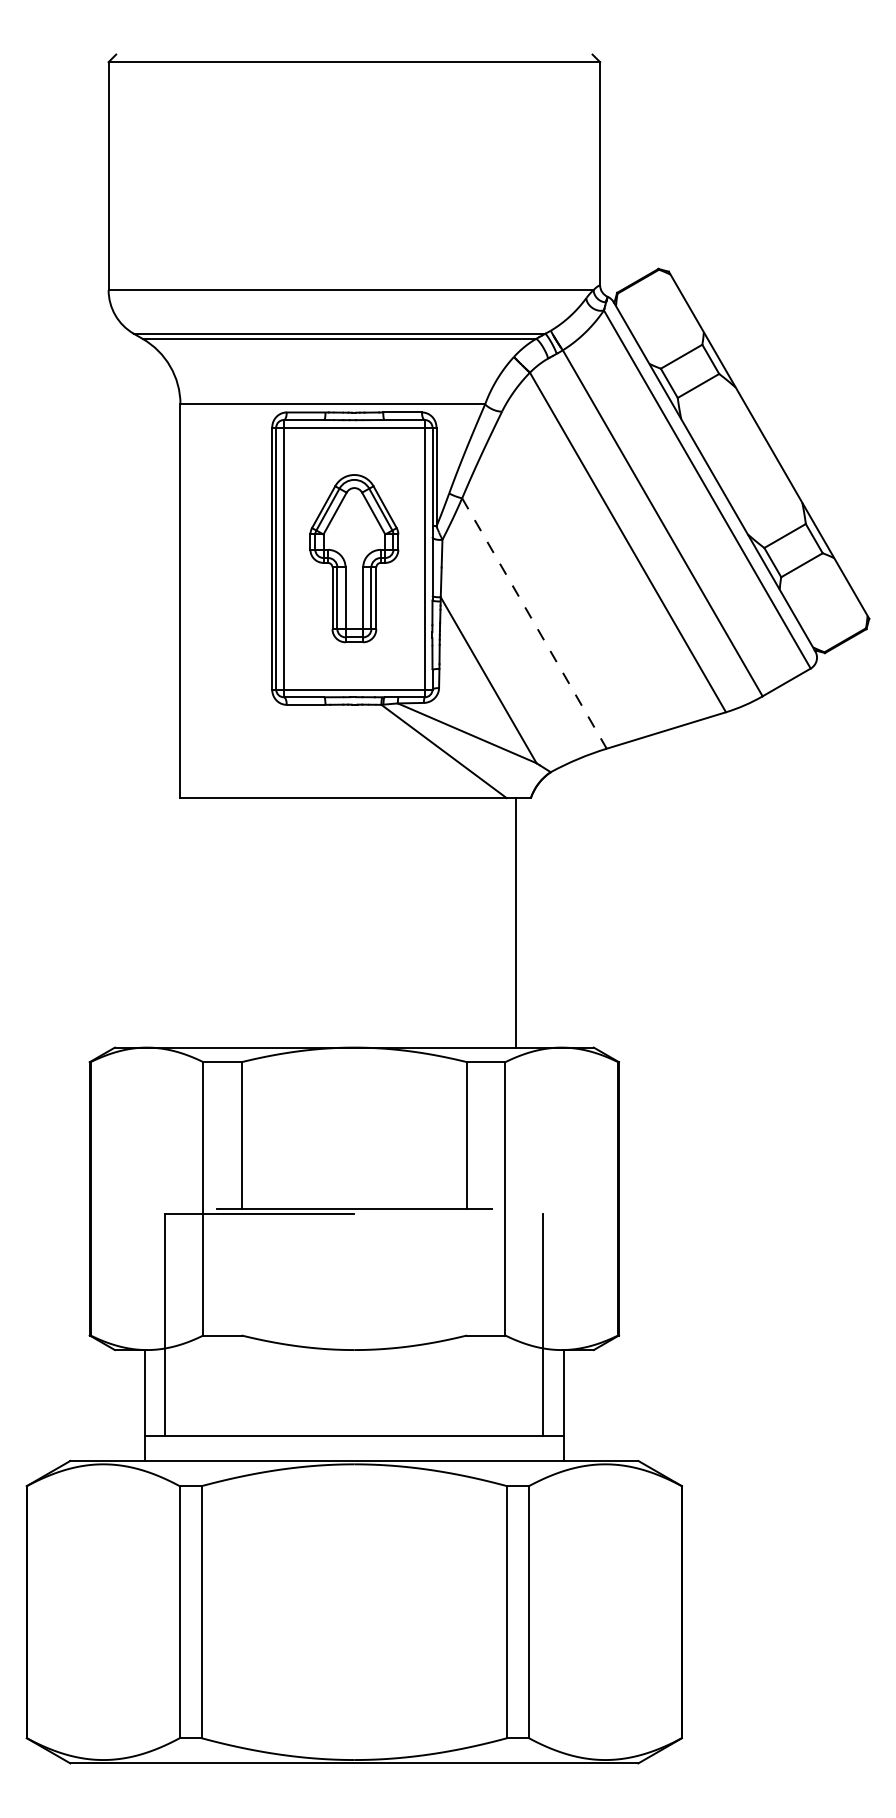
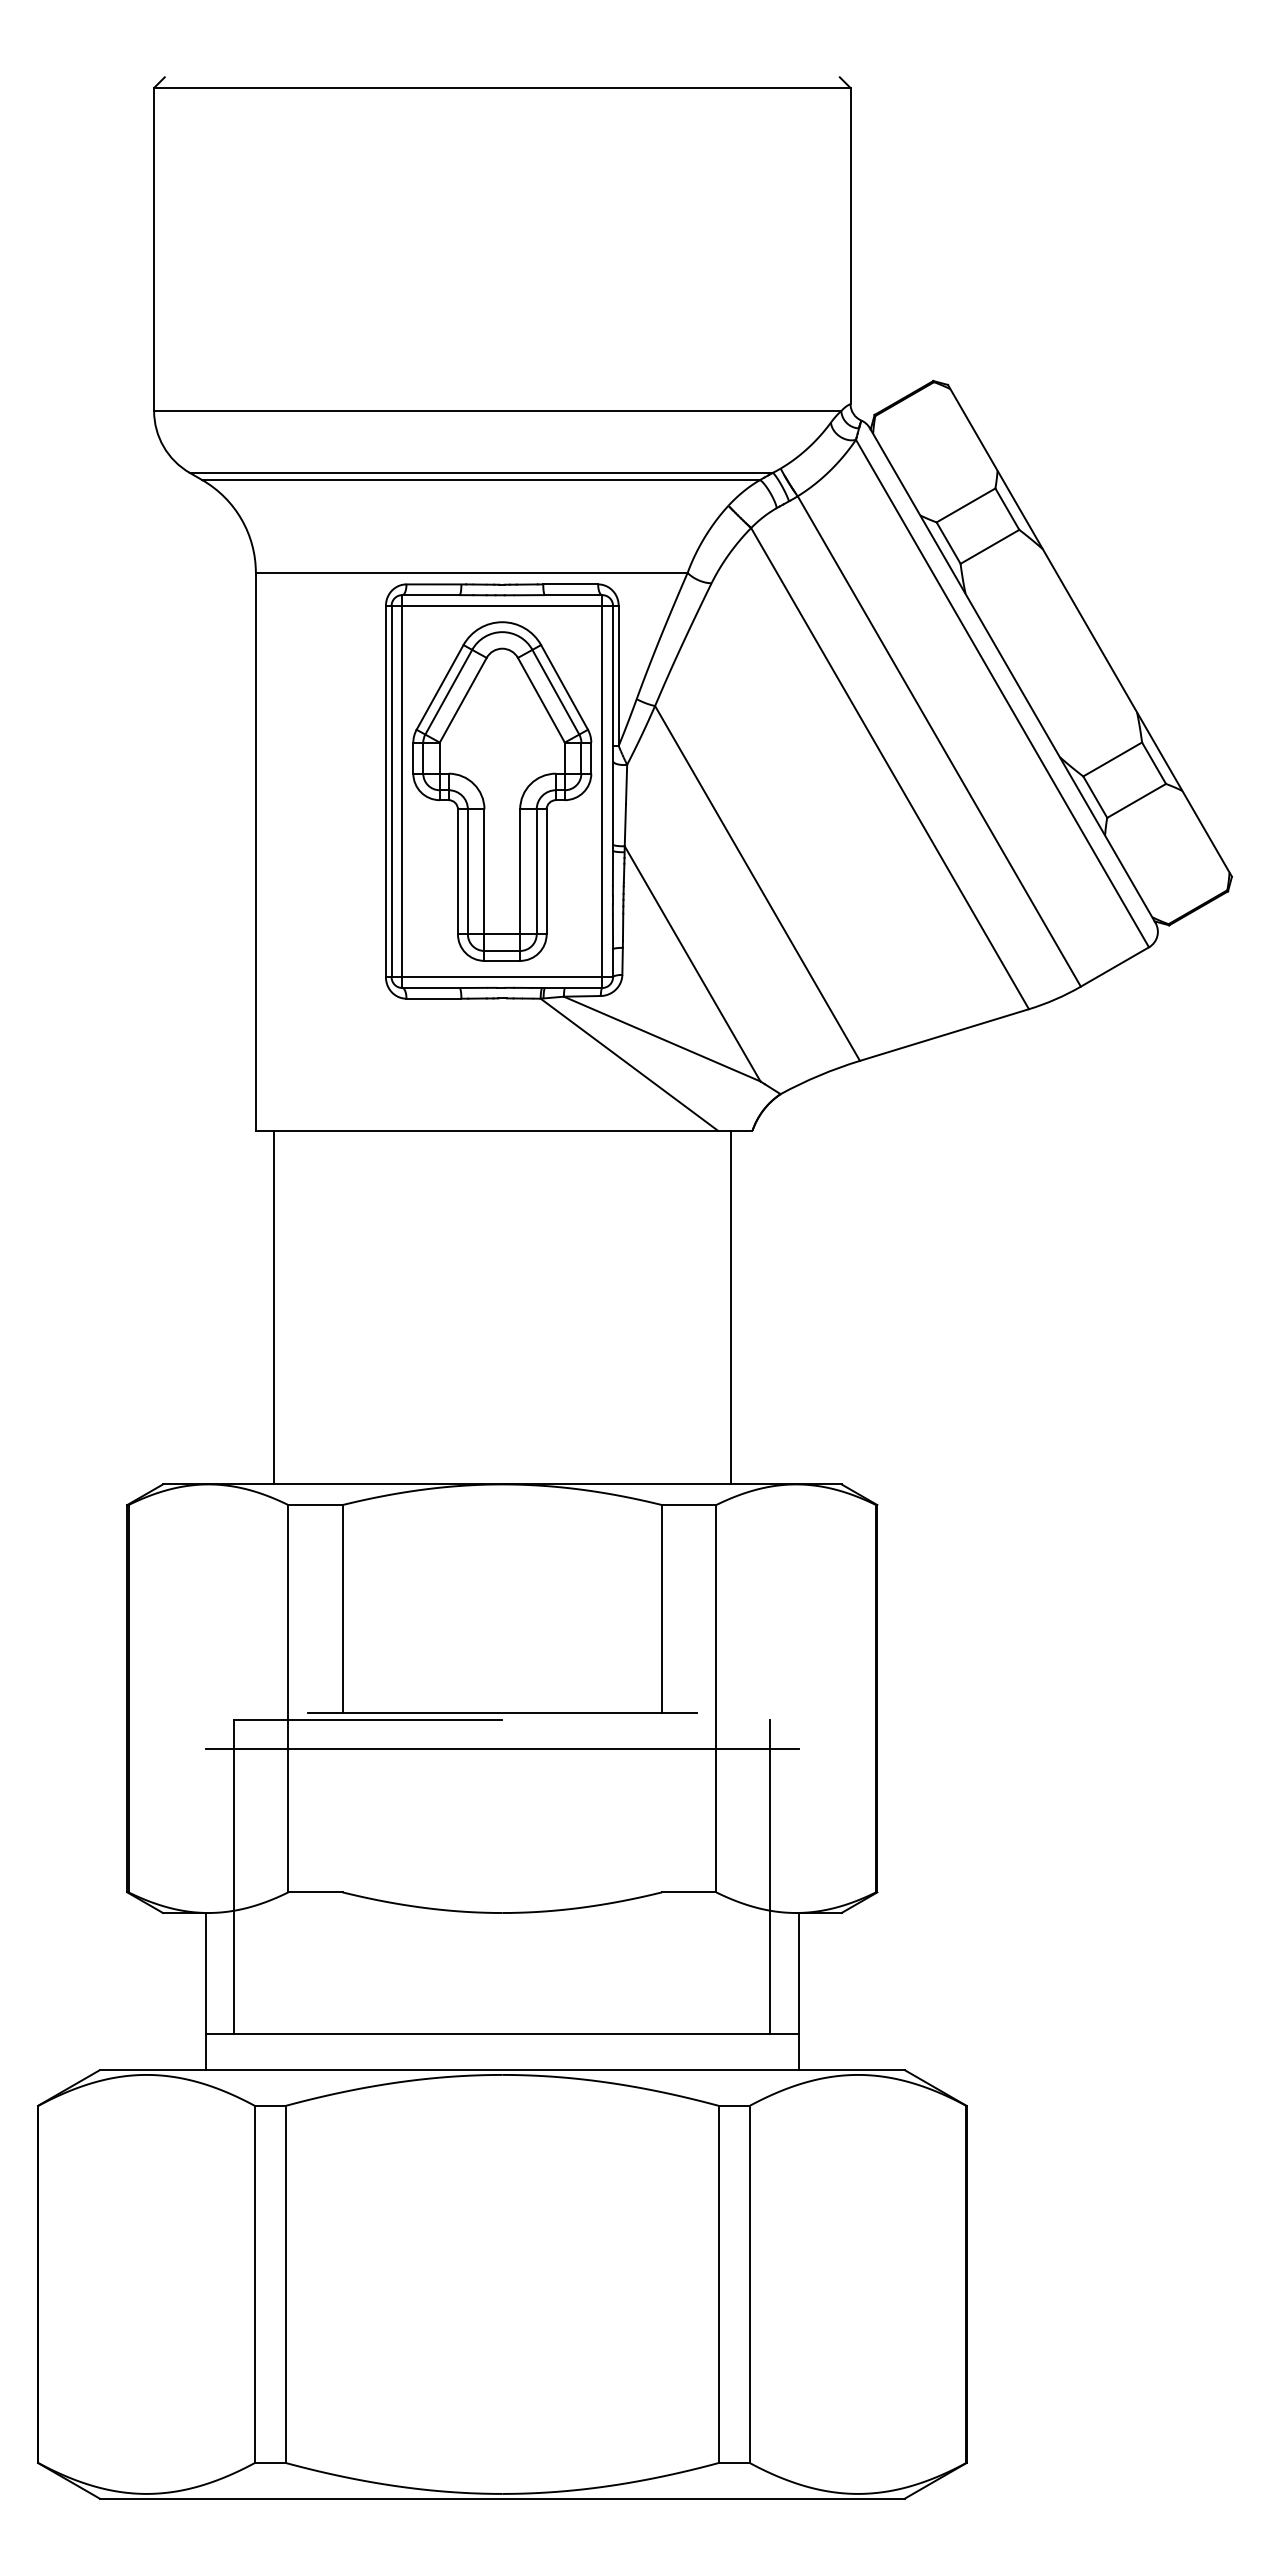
part: (354, 558) -> (502, 791), size x1.43
line: (534, 623) -> (757, 883), dashed -> solid
line: (192, 922) -> (273, 1307), added
line: (353, 1233) -> (501, 1748), added

